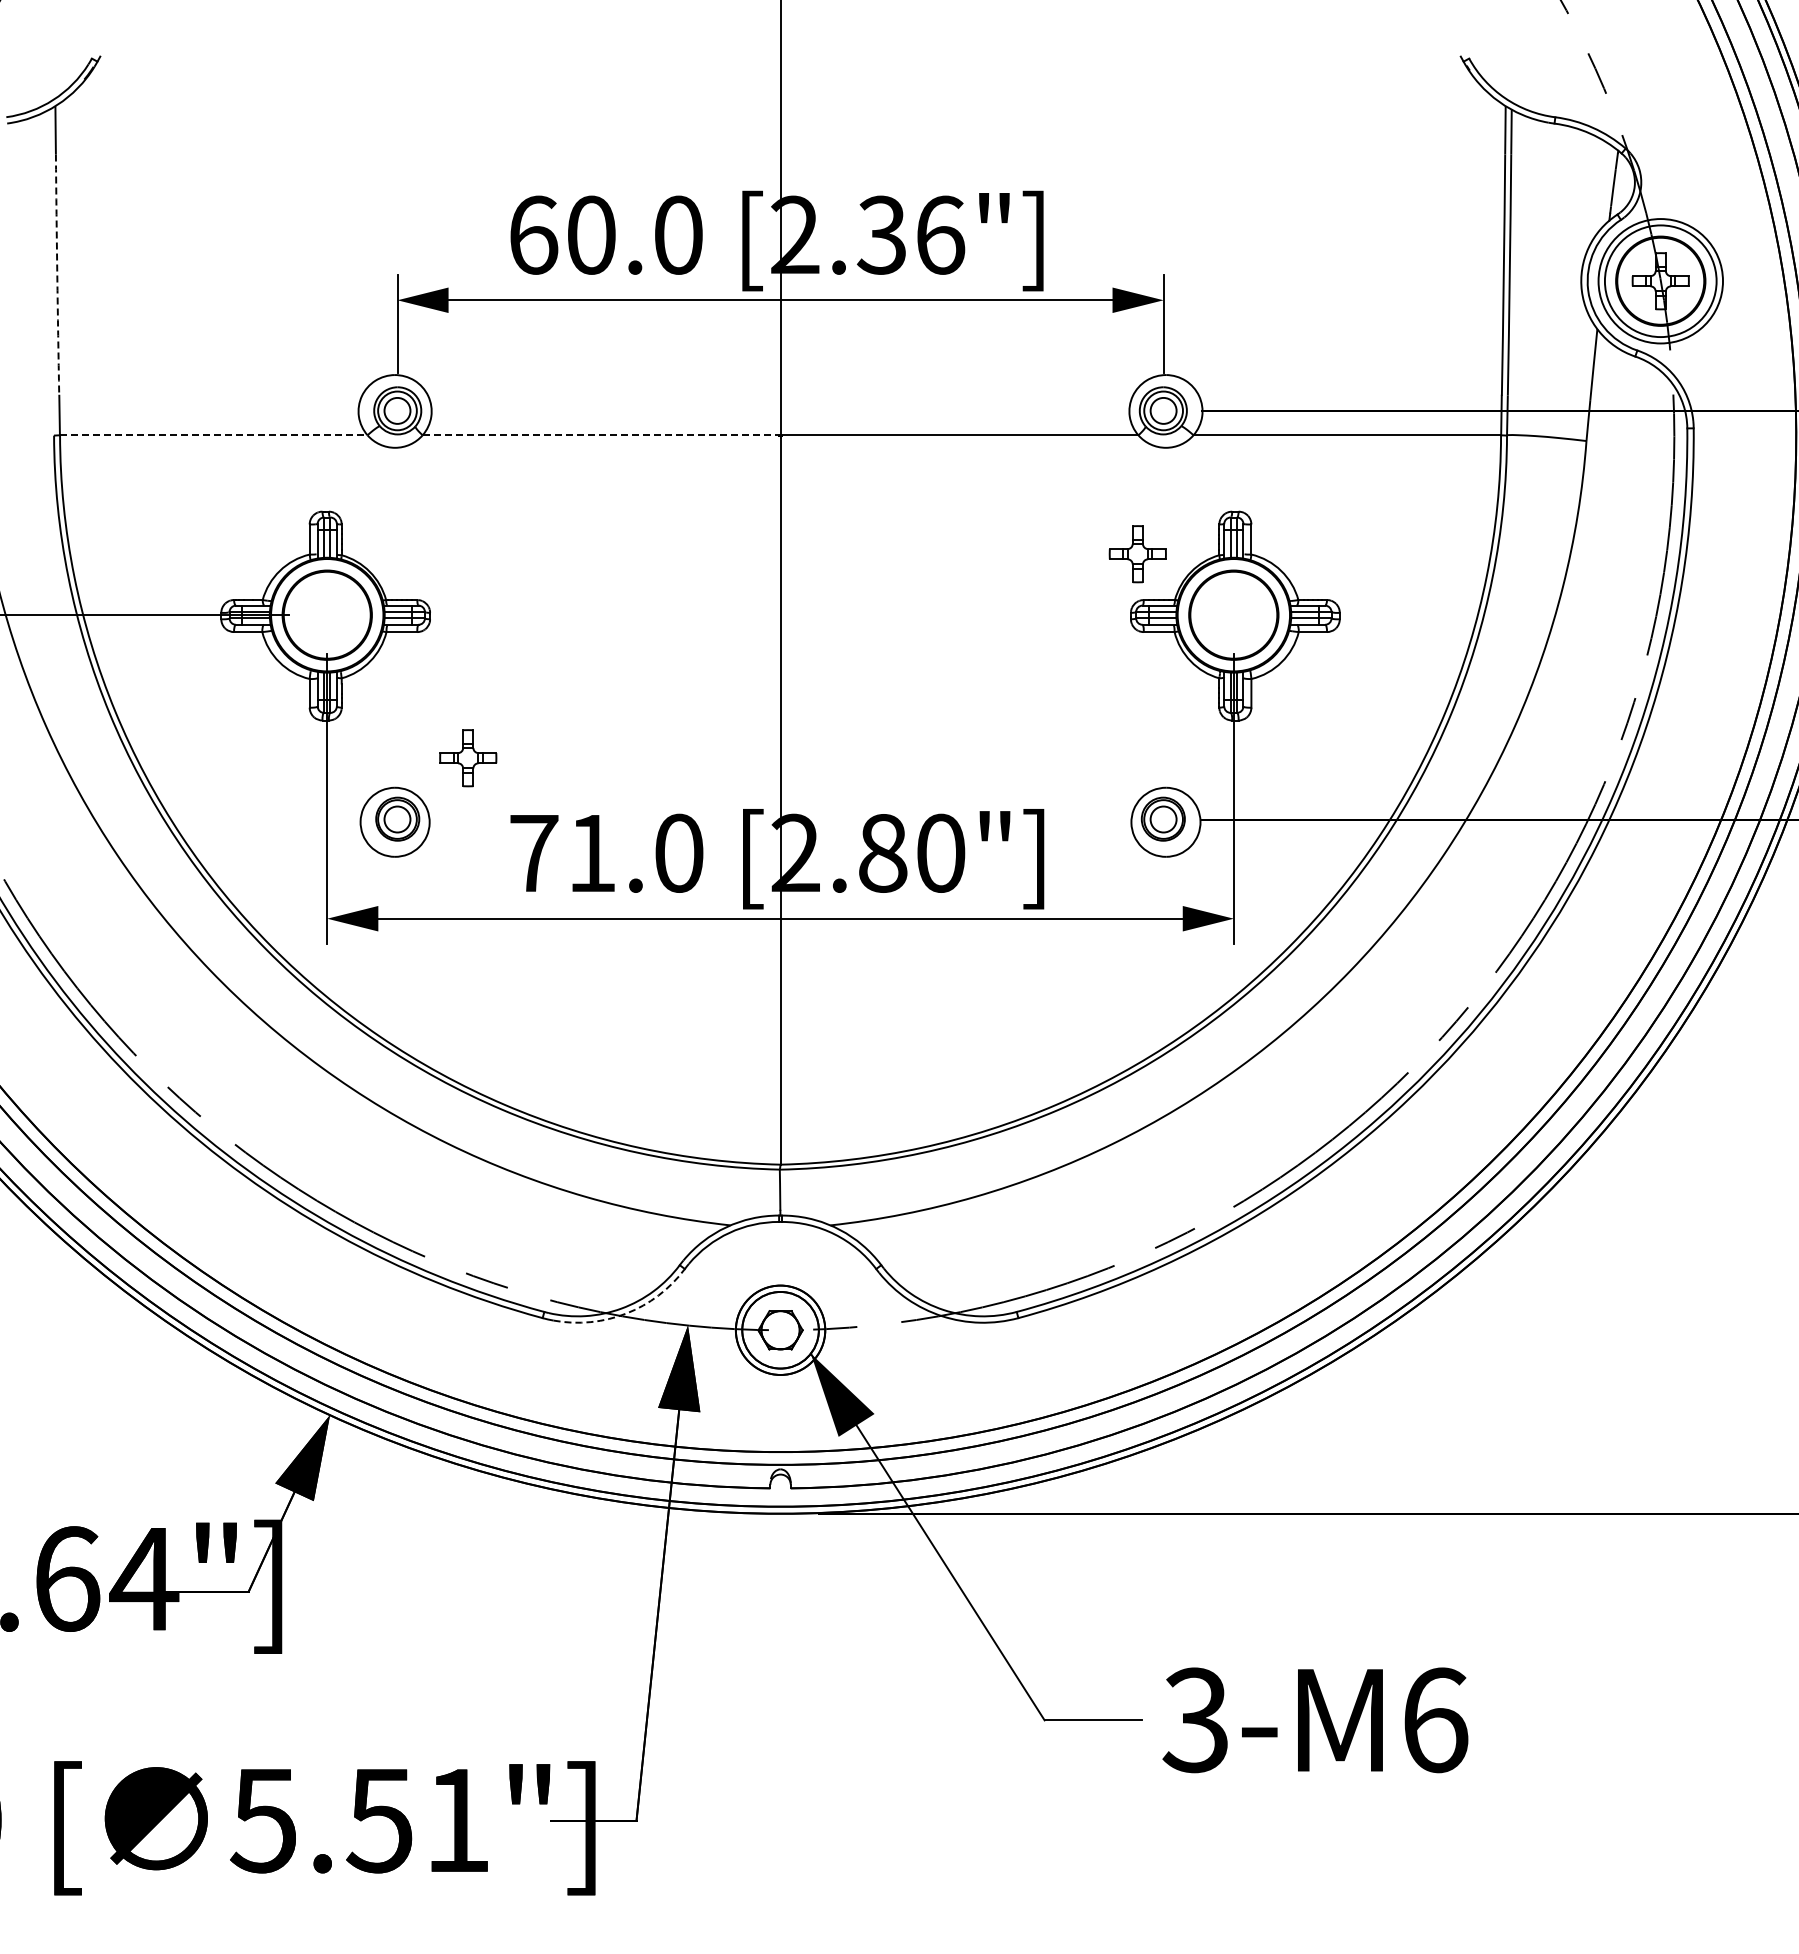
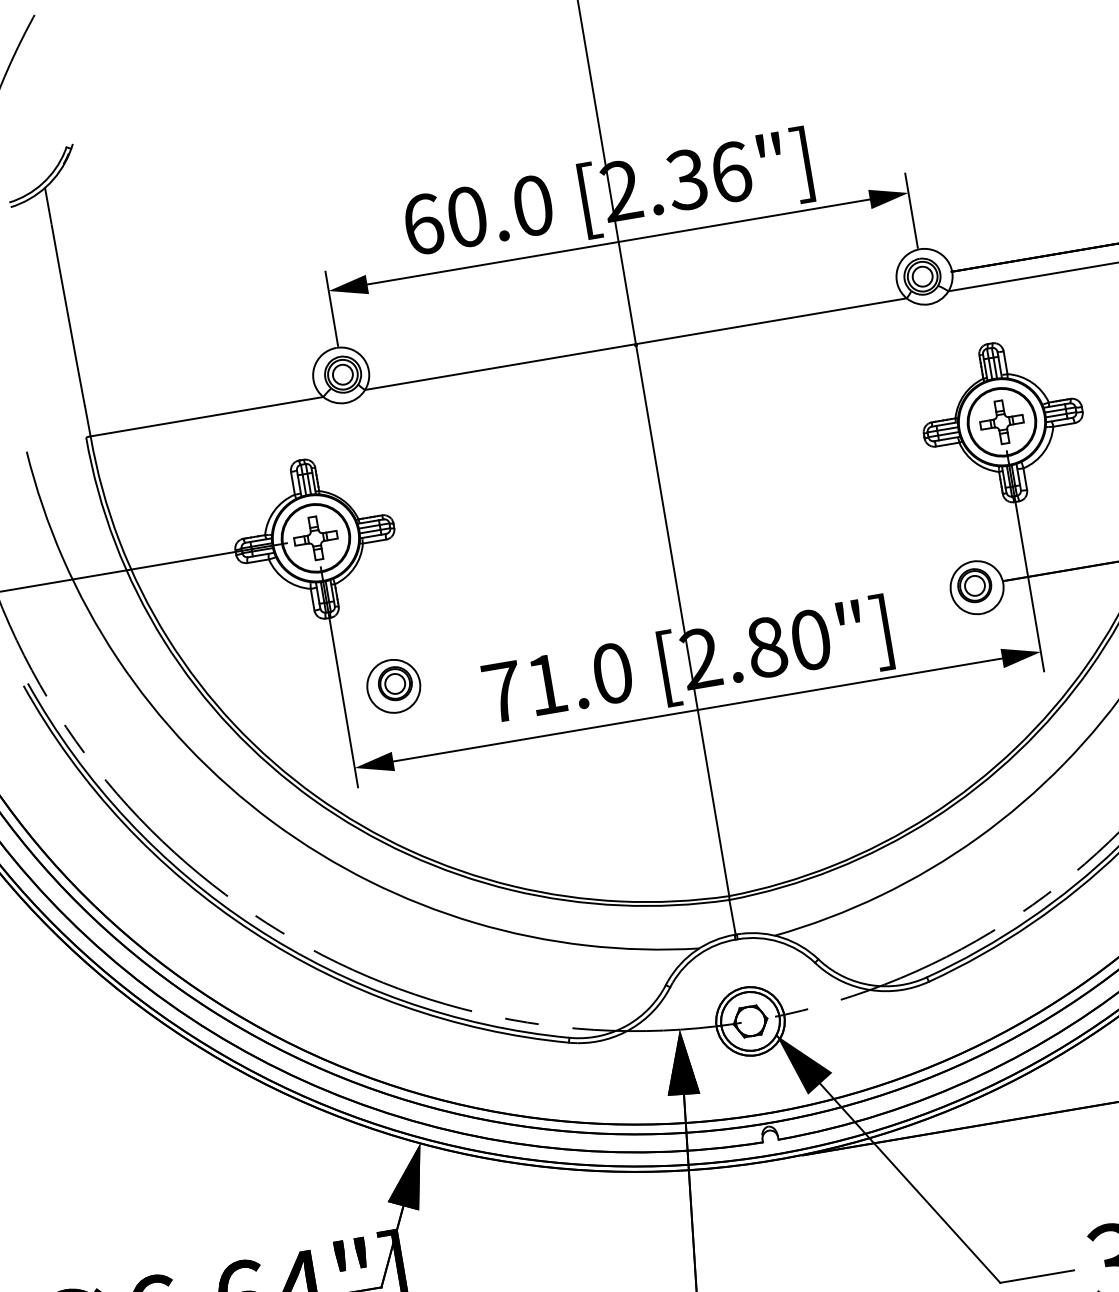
arc: (57, 275) -> (68, 315), dashed -> solid
line: (213, 435) -> (206, 416), dashed -> solid
line: (601, 435) -> (500, 367), dashed -> solid
part: (1137, 554) -> (1001, 422), moved
part: (468, 758) -> (316, 538), moved
arc: (626, 1313) -> (631, 1028), dashed -> solid

